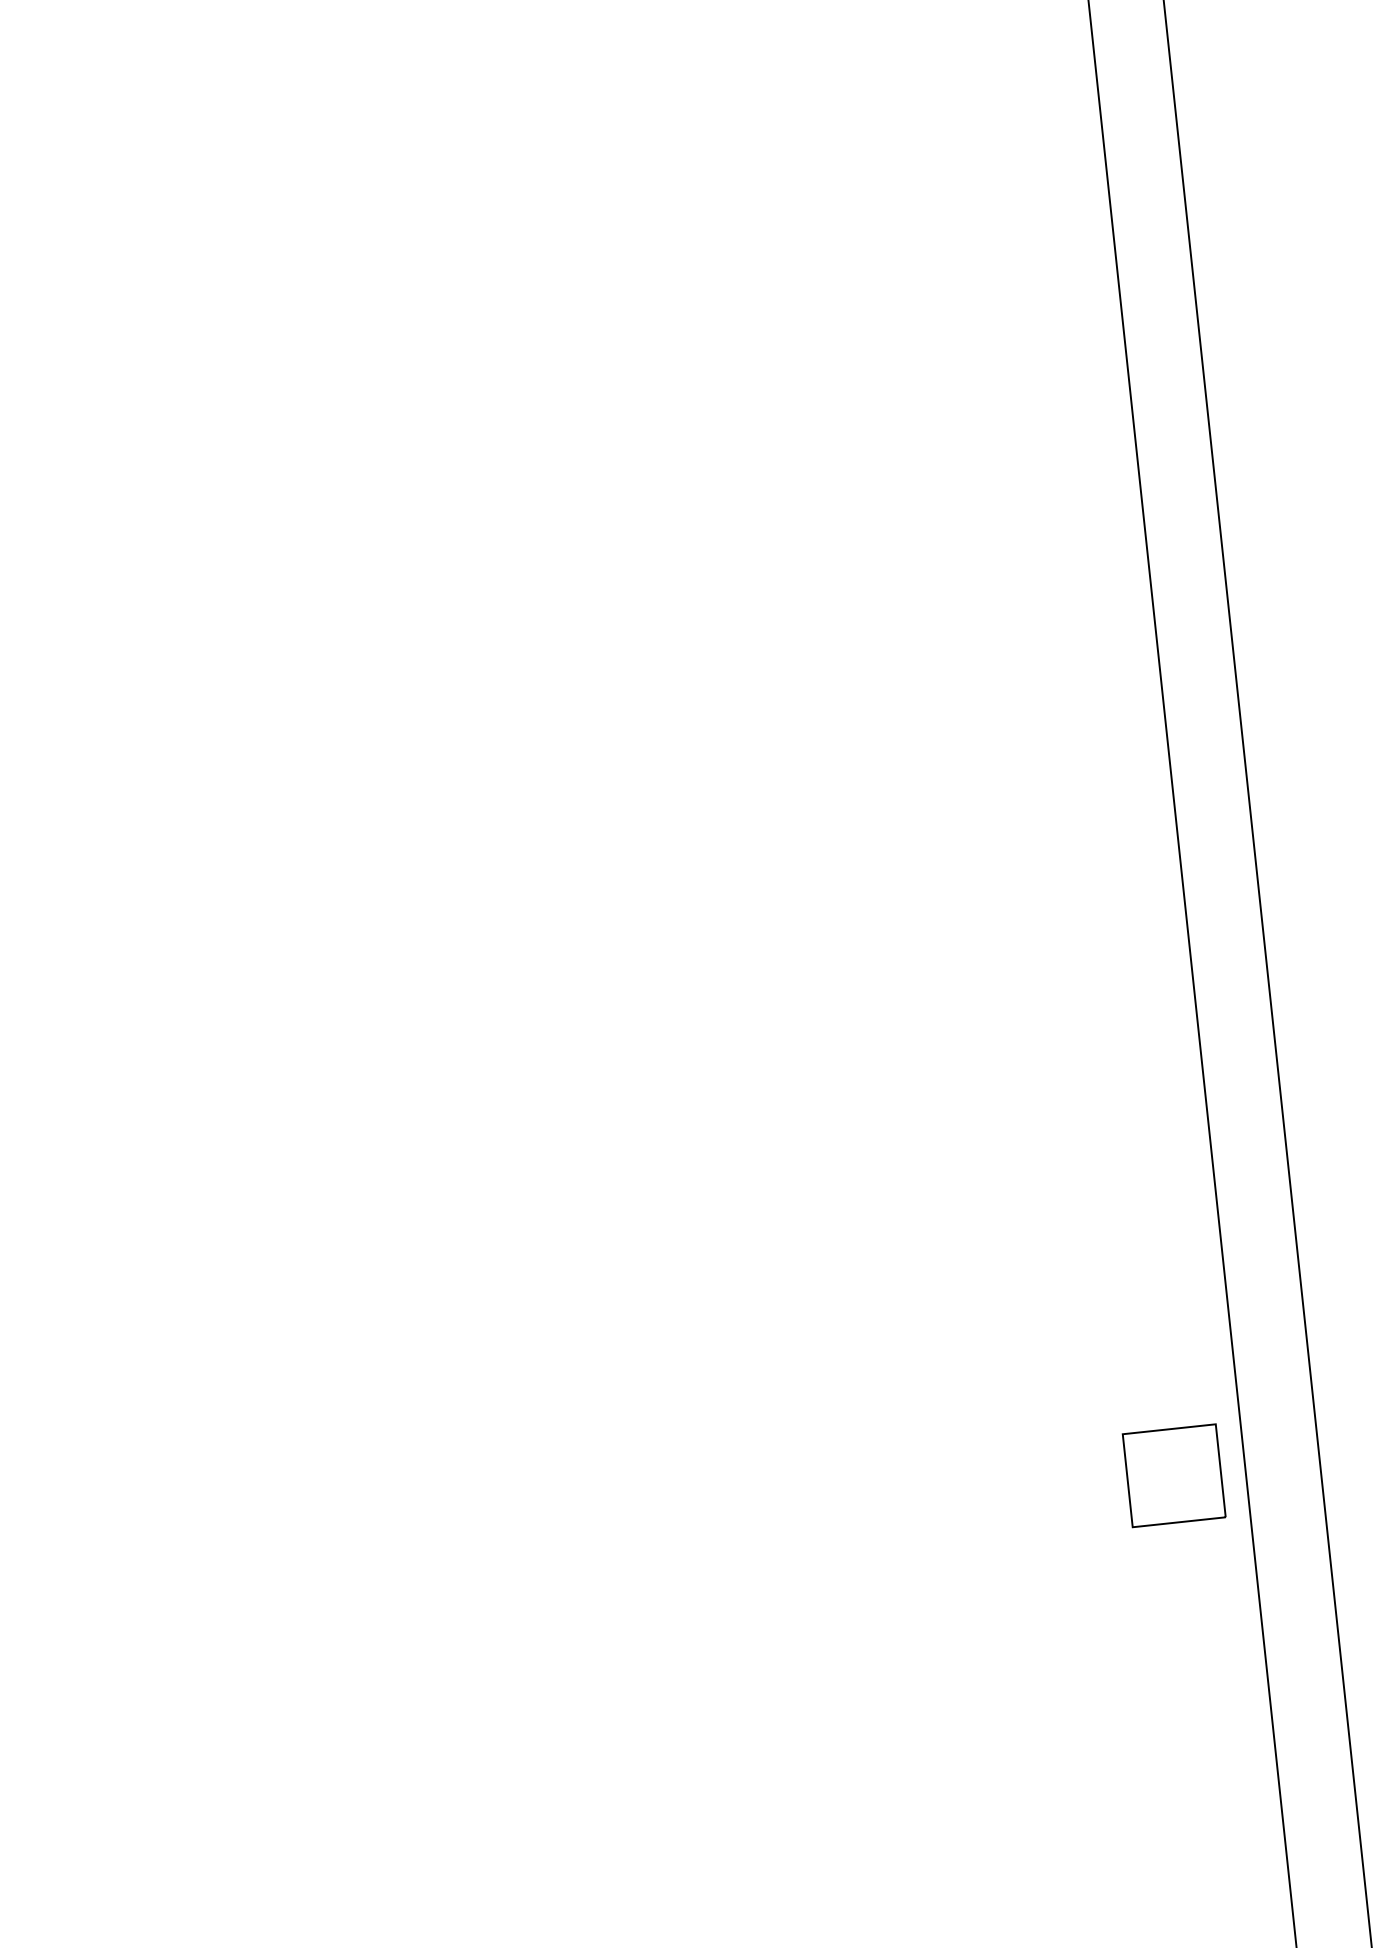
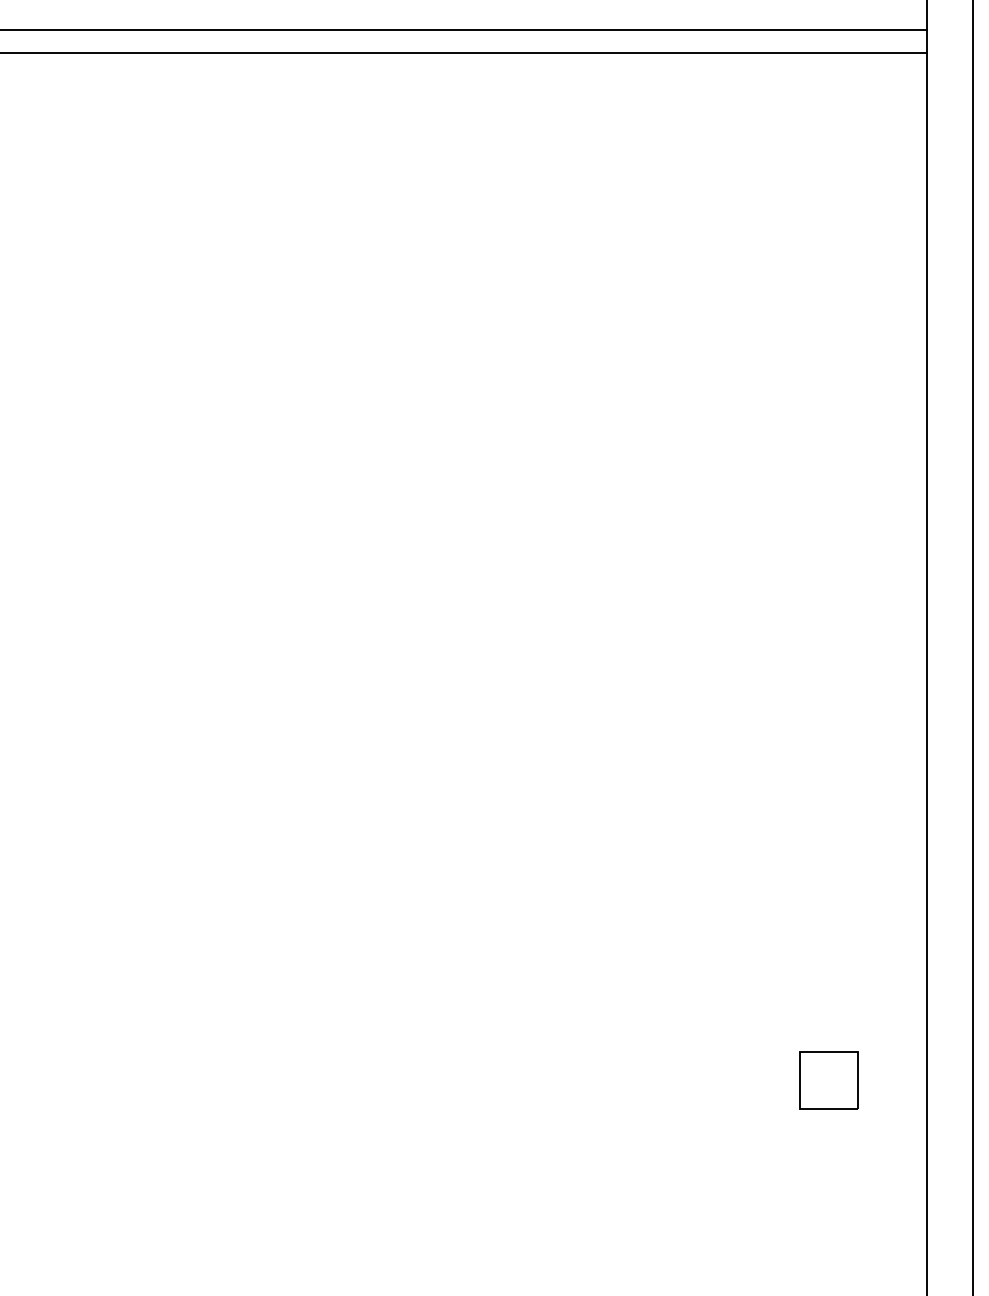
part: (1173, 1475) -> (828, 1080), moved

